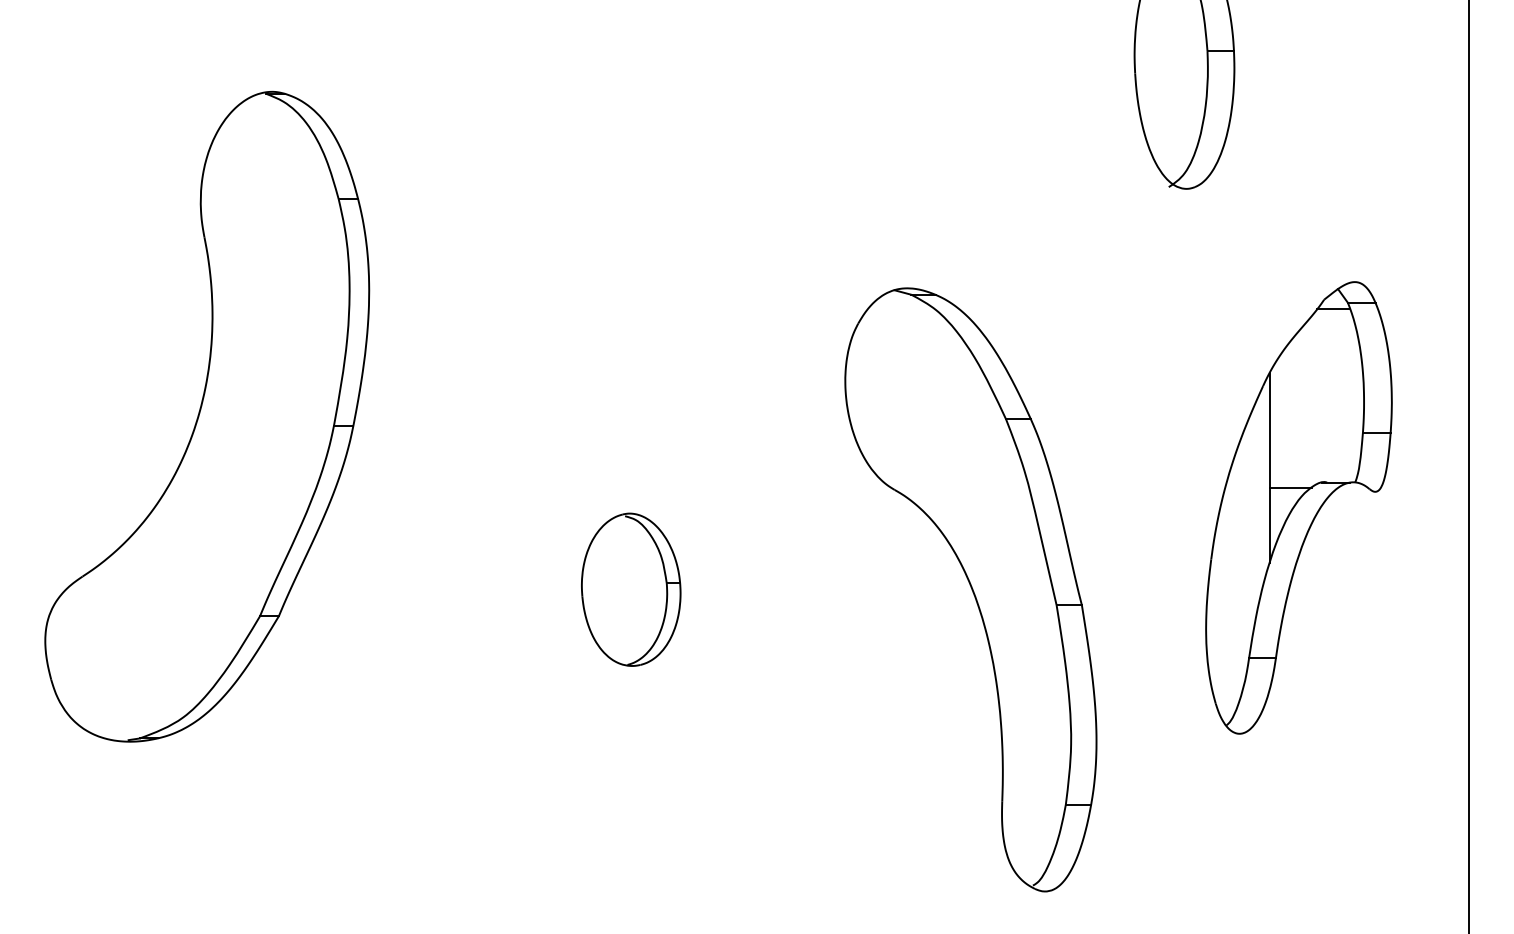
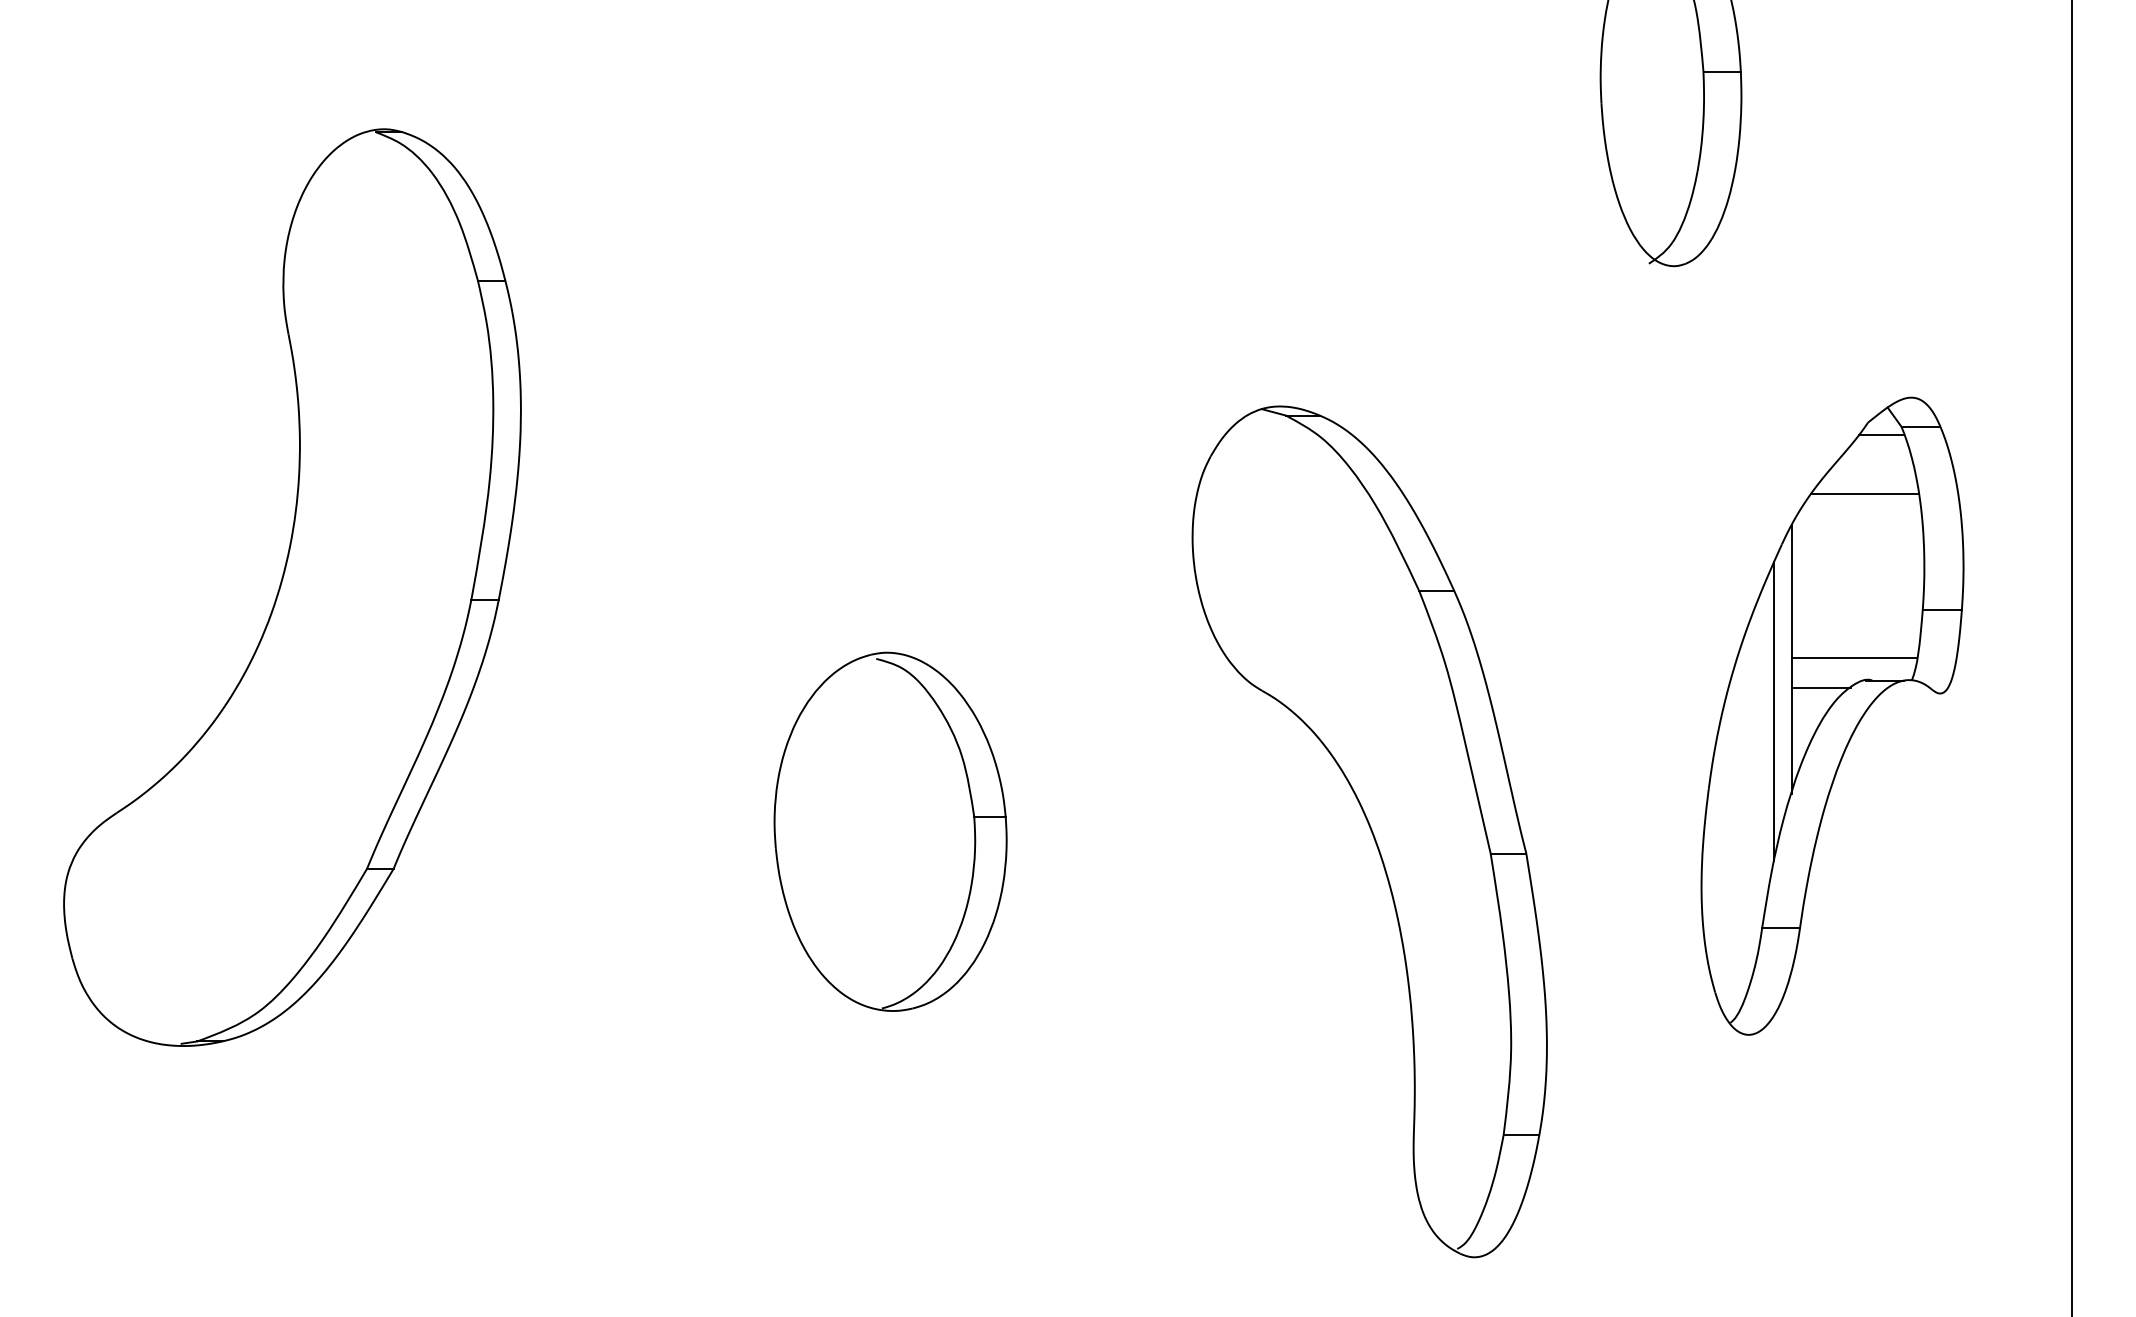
line: (1321, 350) -> (1864, 493), added
line: (1314, 466) -> (1854, 657), added
line: (1257, 503) -> (1774, 710), added
part: (631, 589) -> (890, 831), size x1.67

